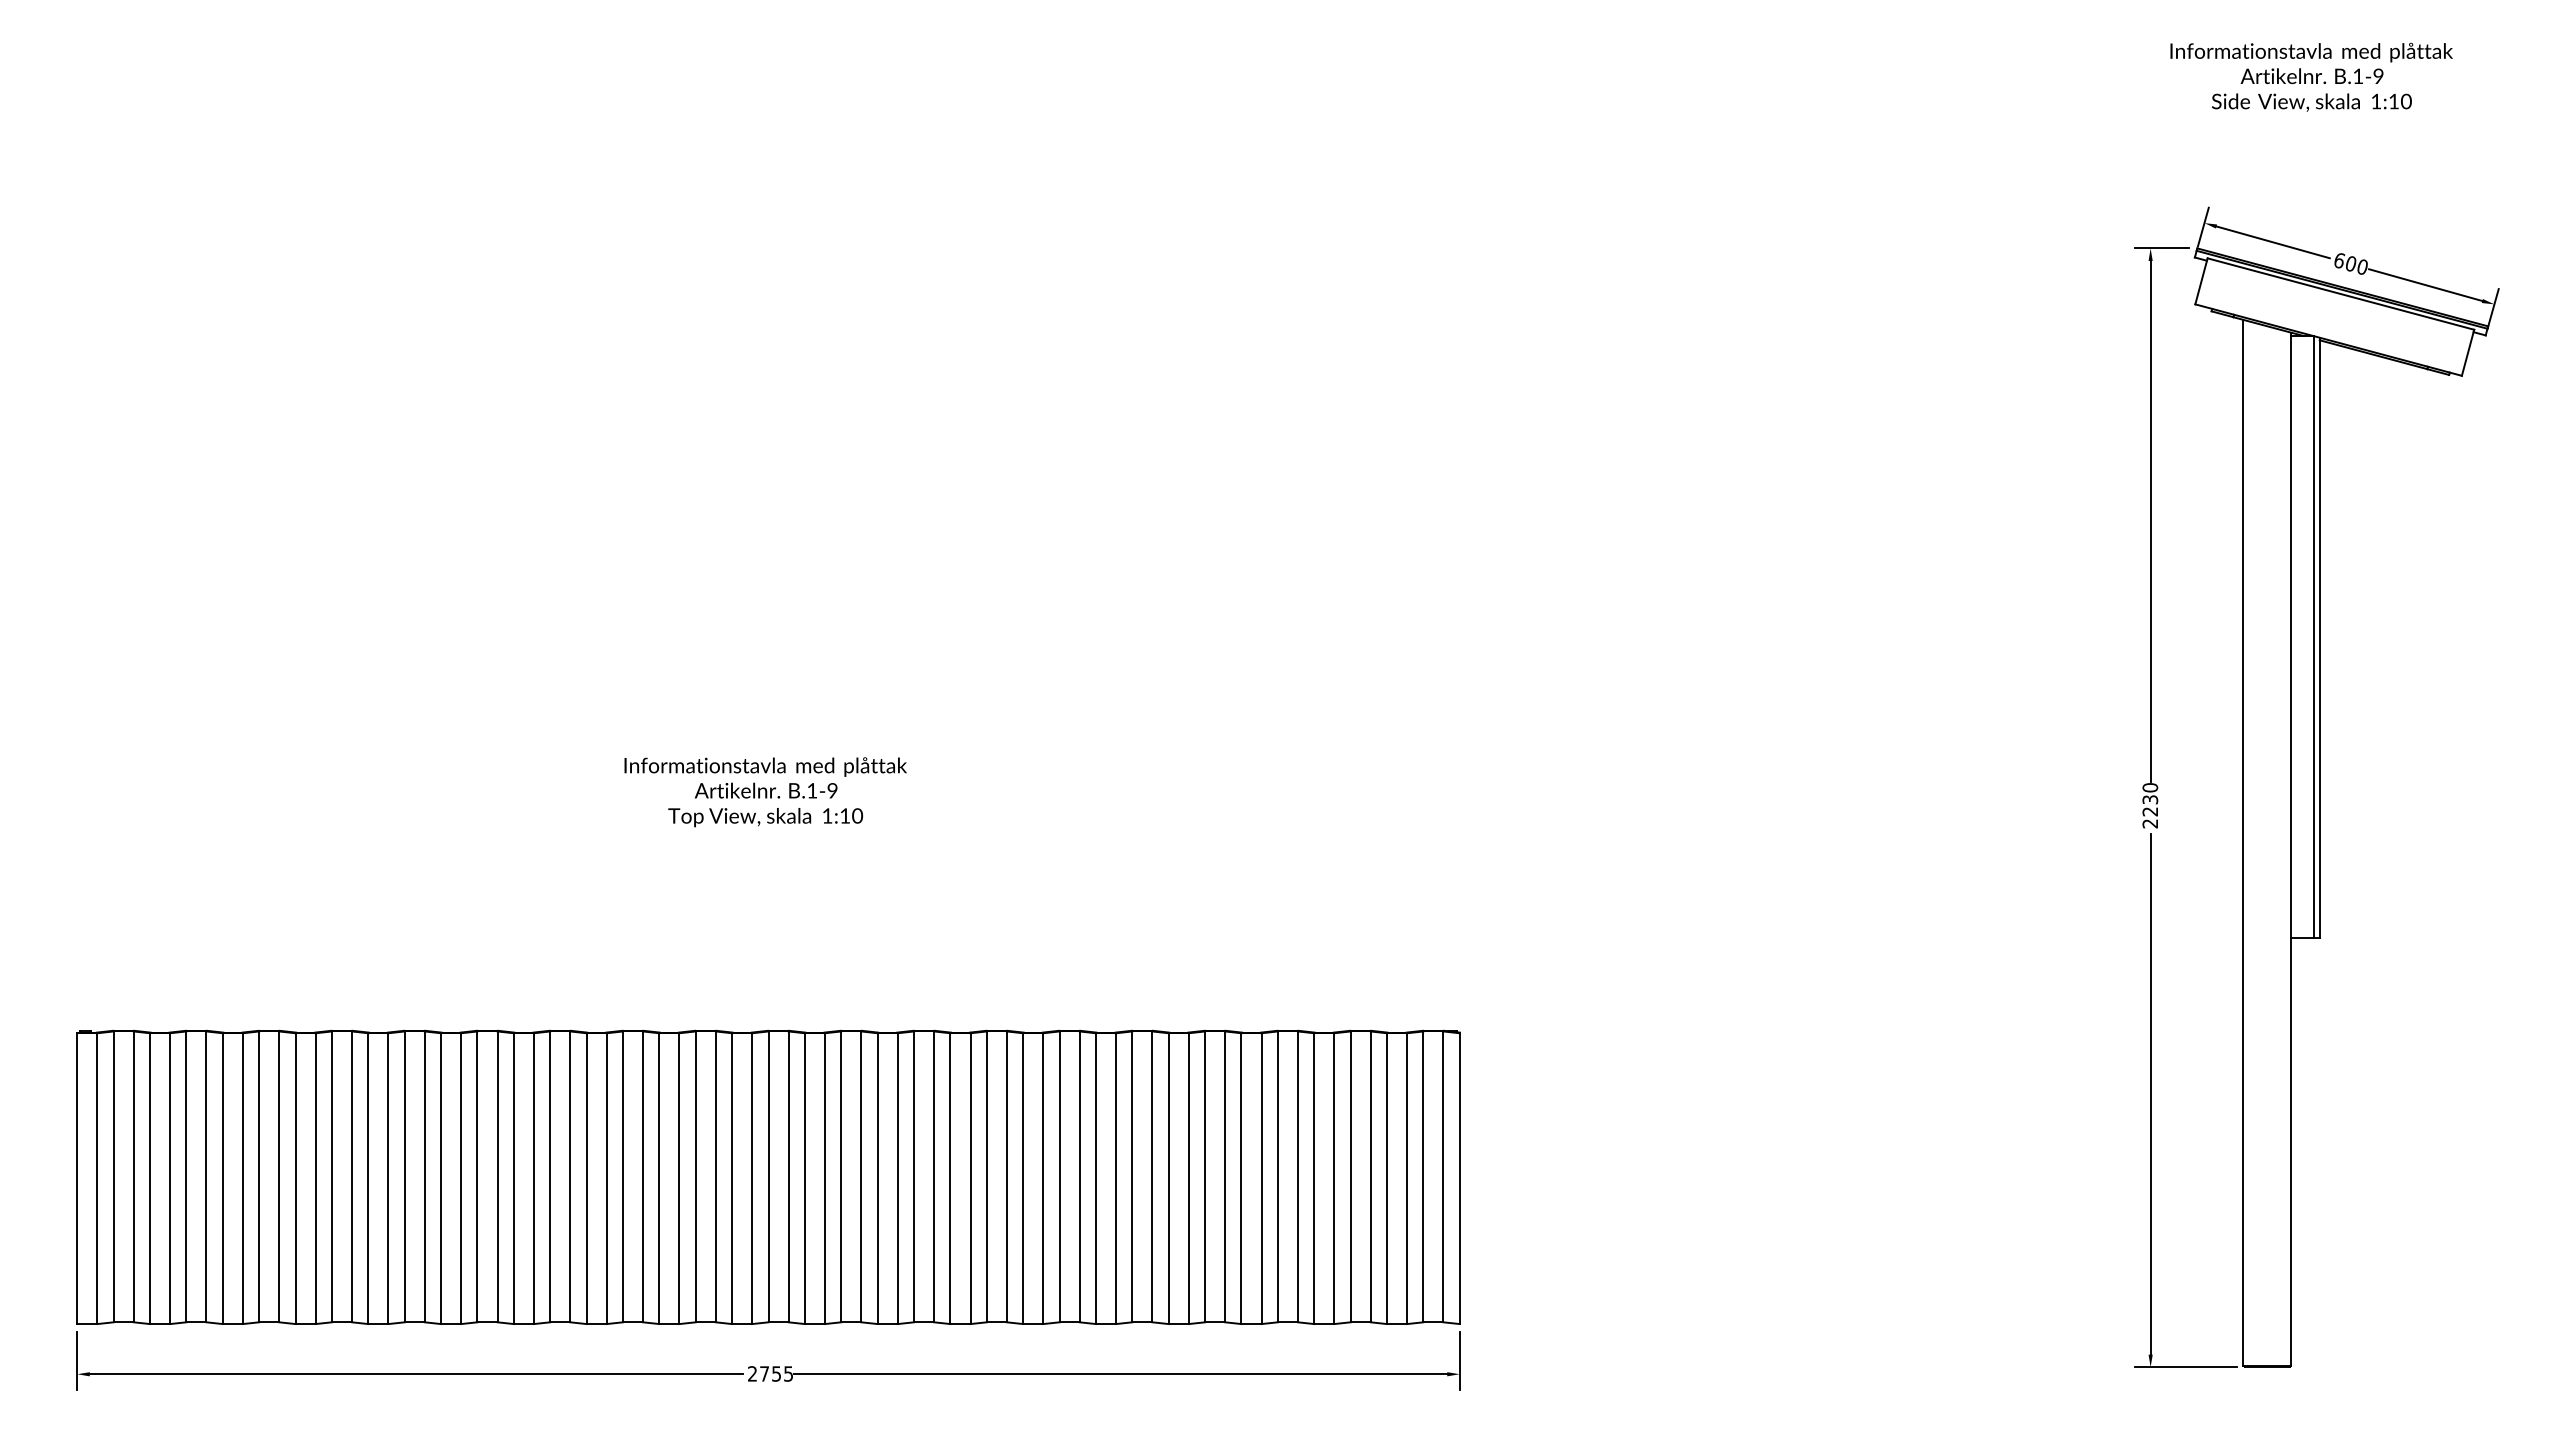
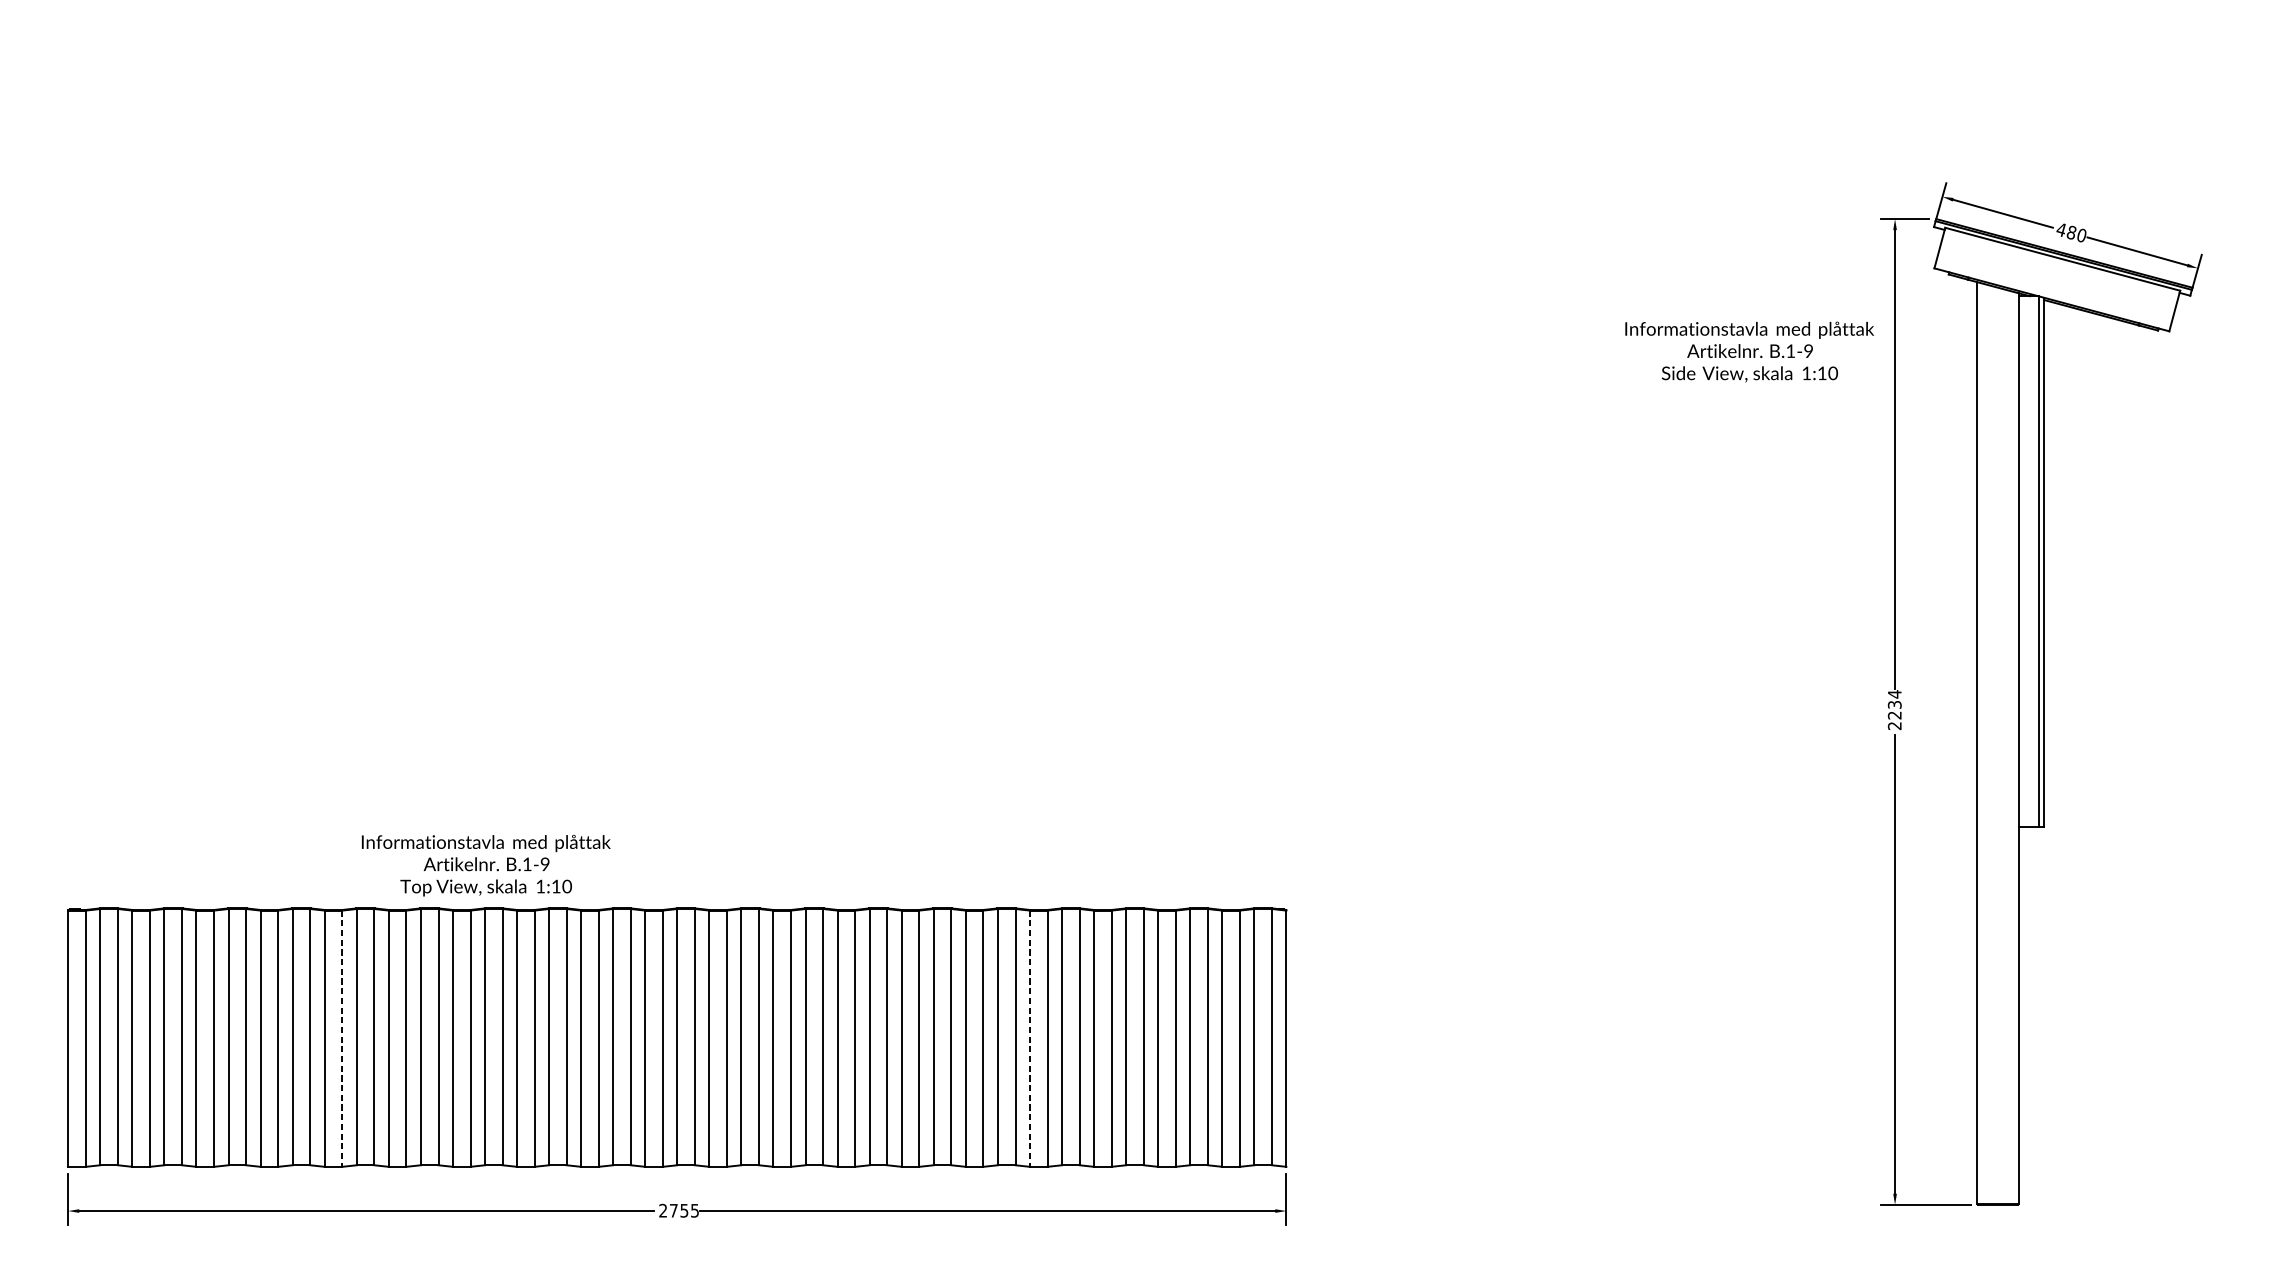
text: (2311, 76) -> (1749, 351), moved
text: (2344, 262) -> (2065, 231), 600 -> 480
text: (2150, 787) -> (1894, 694), 2230 -> 2234
text: (765, 792) -> (486, 865), moved
line: (388, 1179) -> (342, 1039), solid -> dashed
line: (1168, 1179) -> (1029, 1039), solid -> dashed

